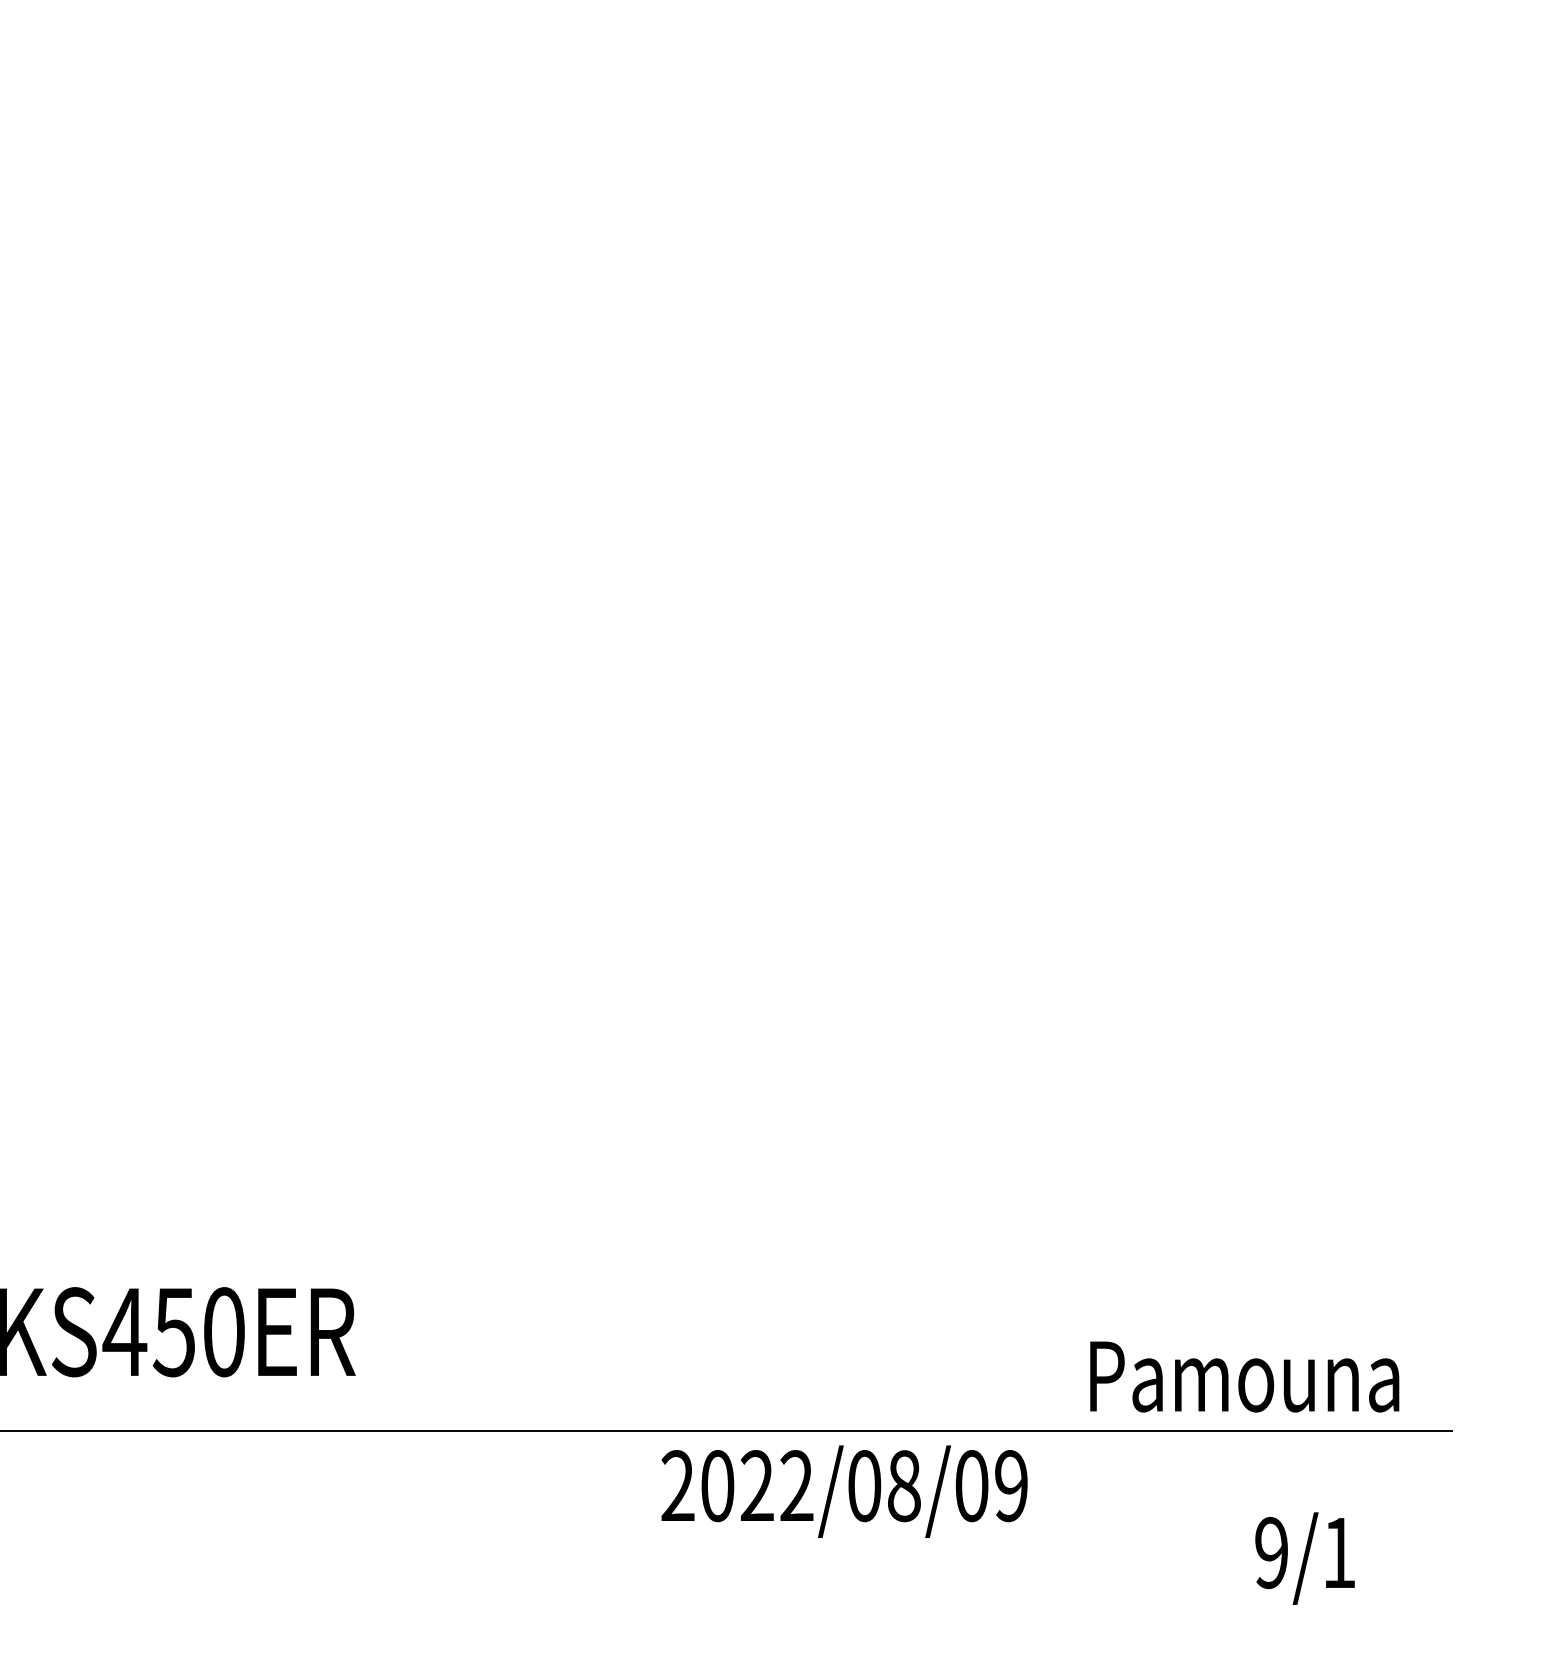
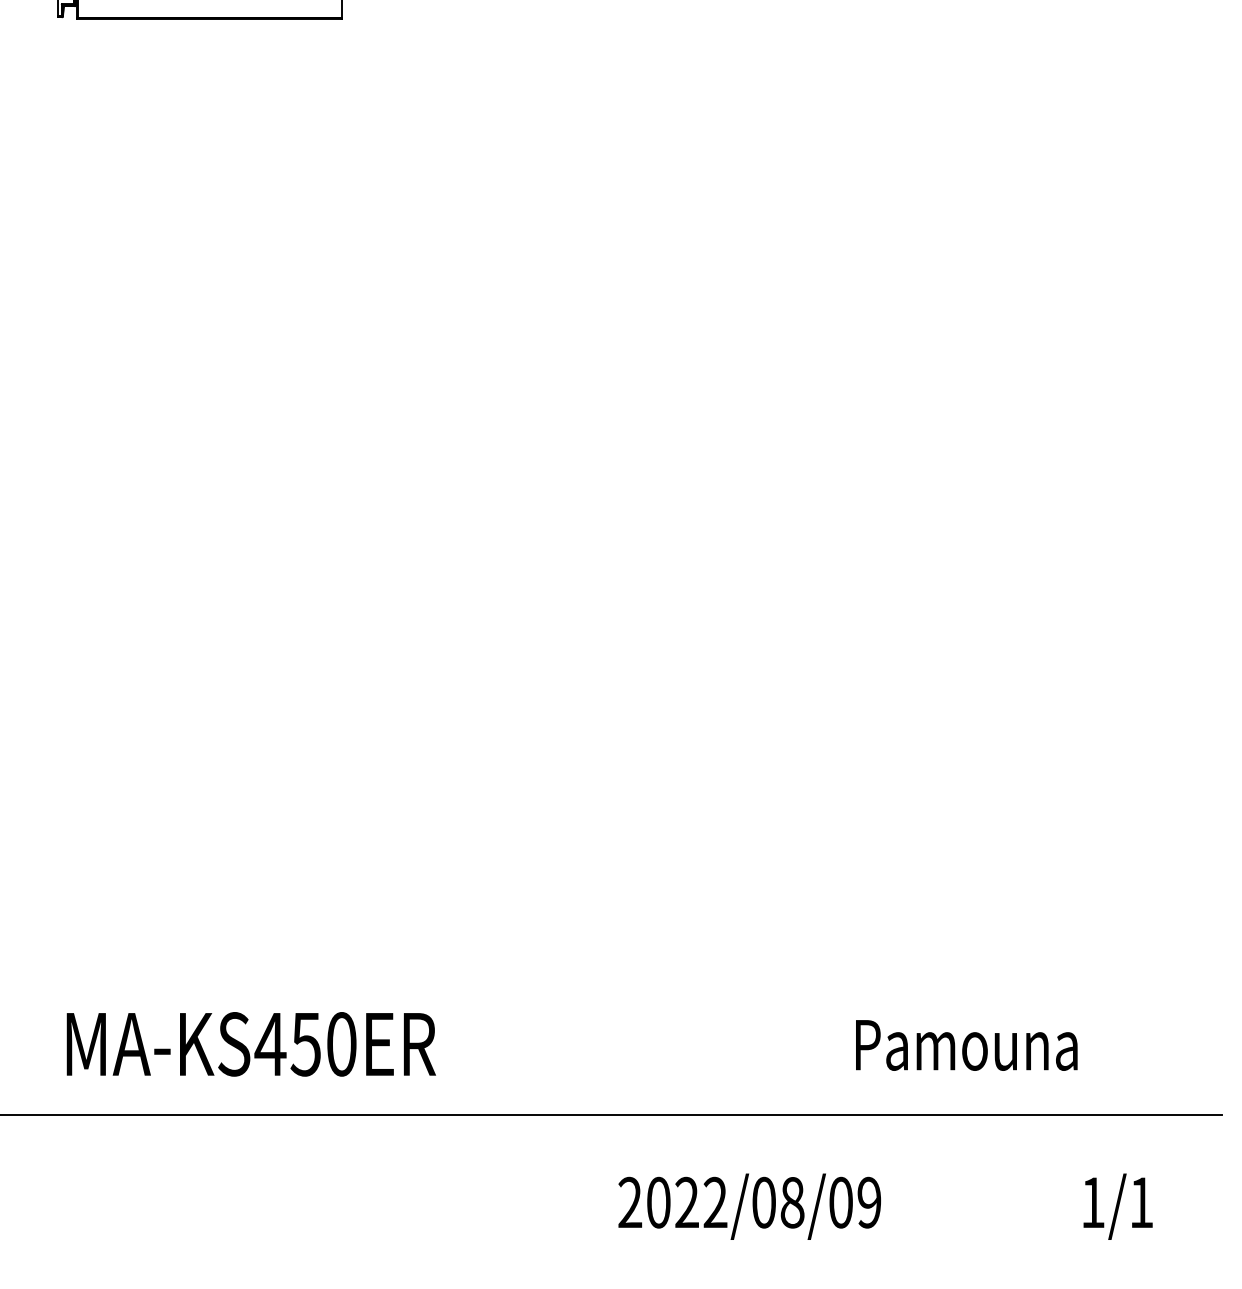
text: (1244, 1377) -> (966, 1045), moved
text: (844, 1491) -> (749, 1206), moved
text: (1270, 1552) -> (1092, 1202), 9/1 -> 1/1

